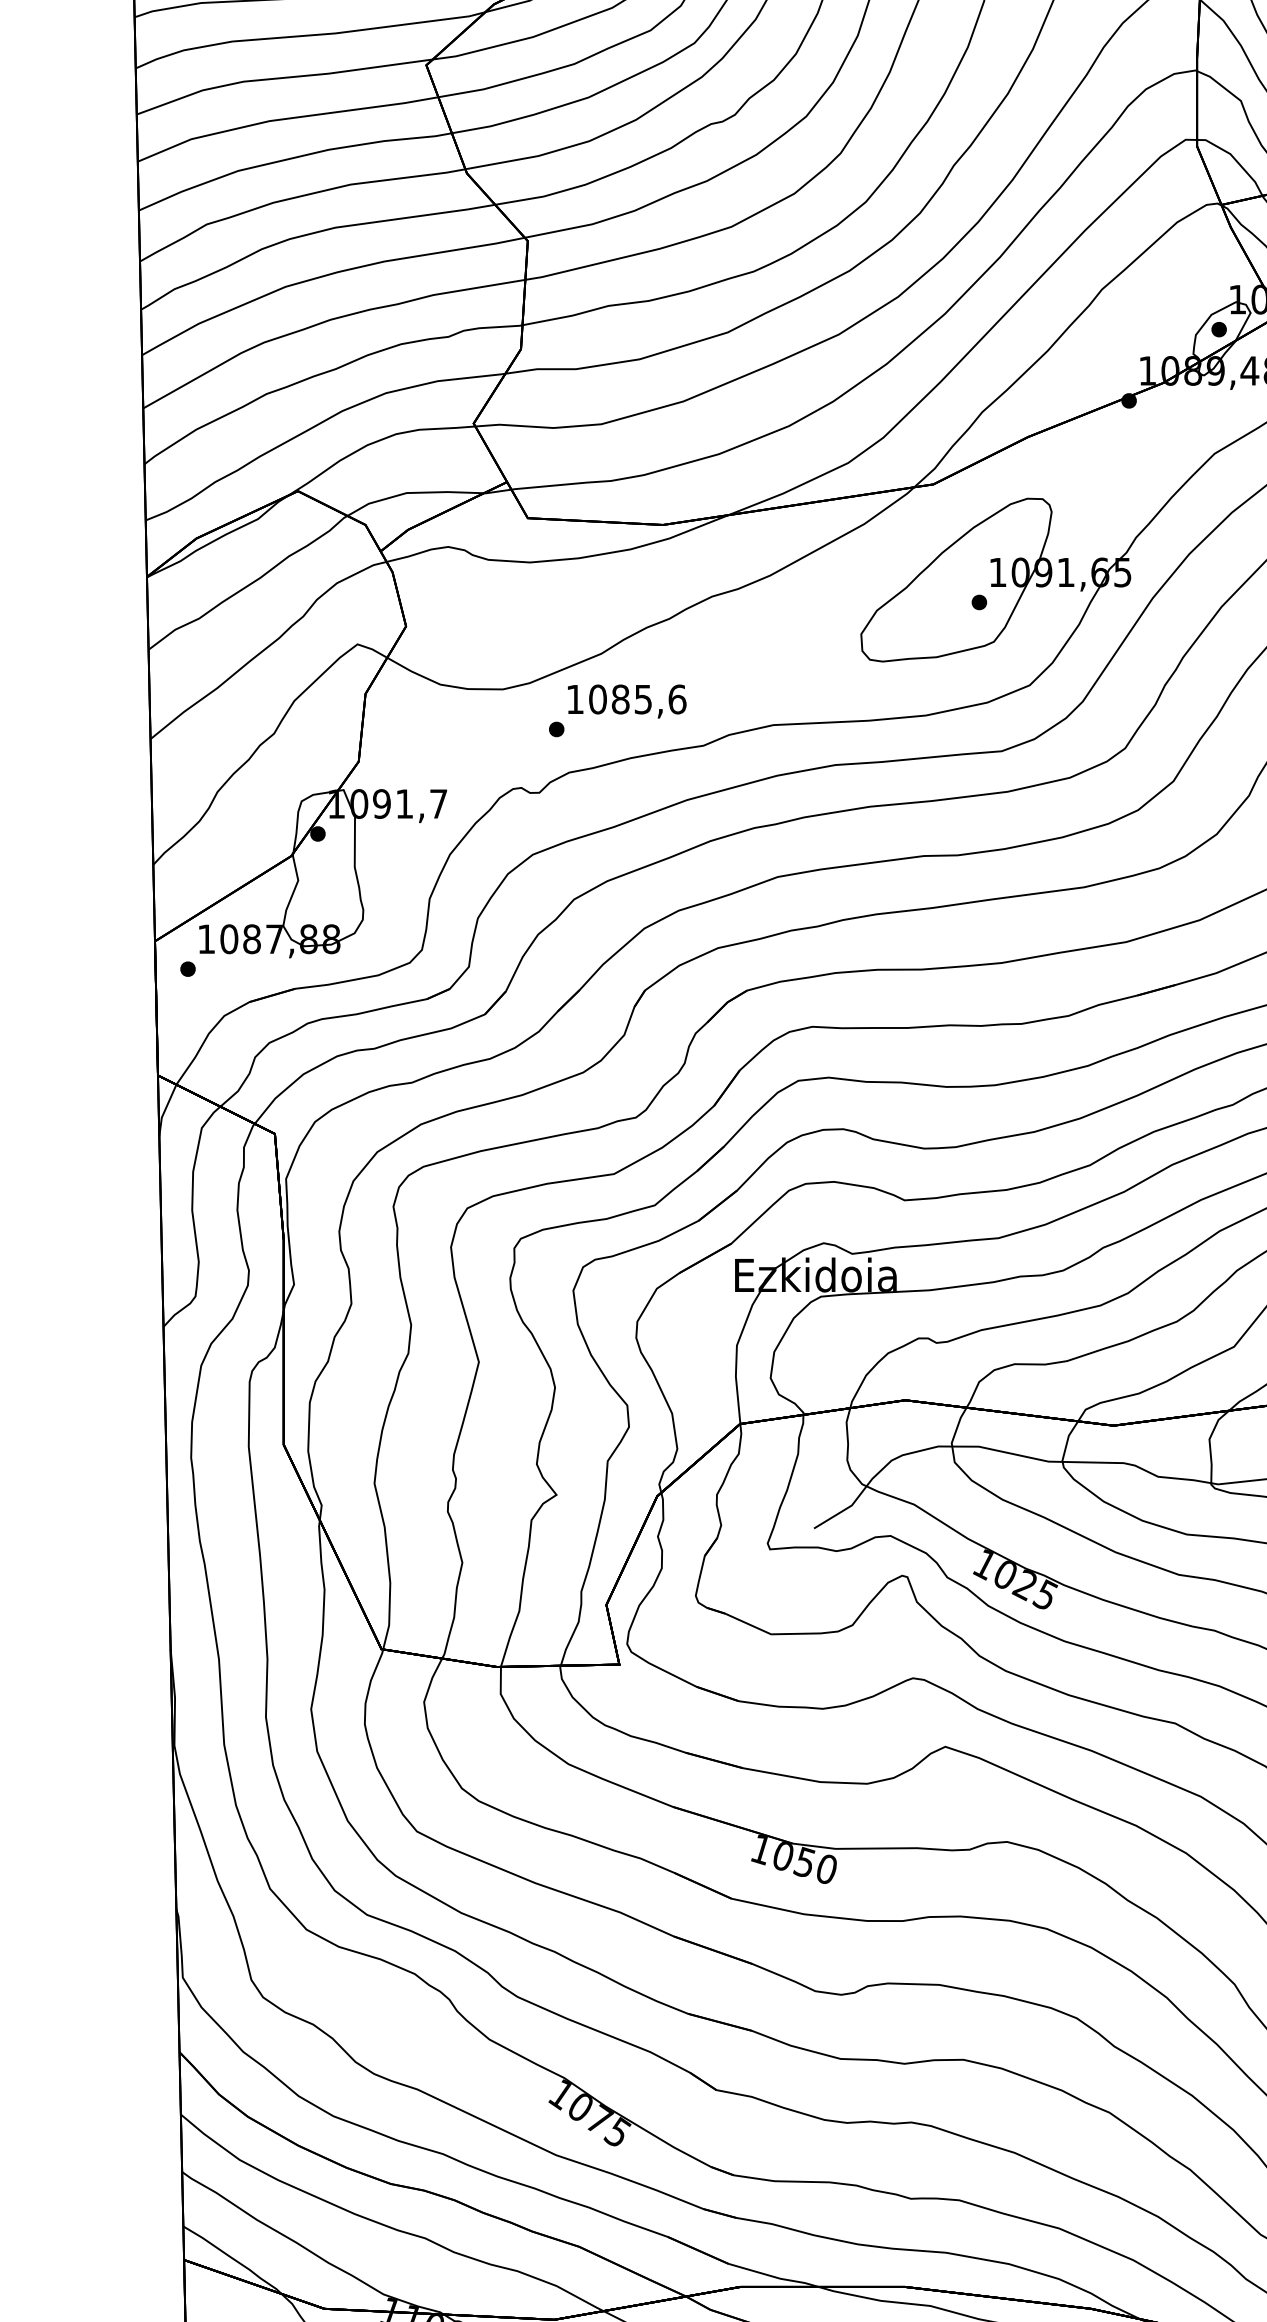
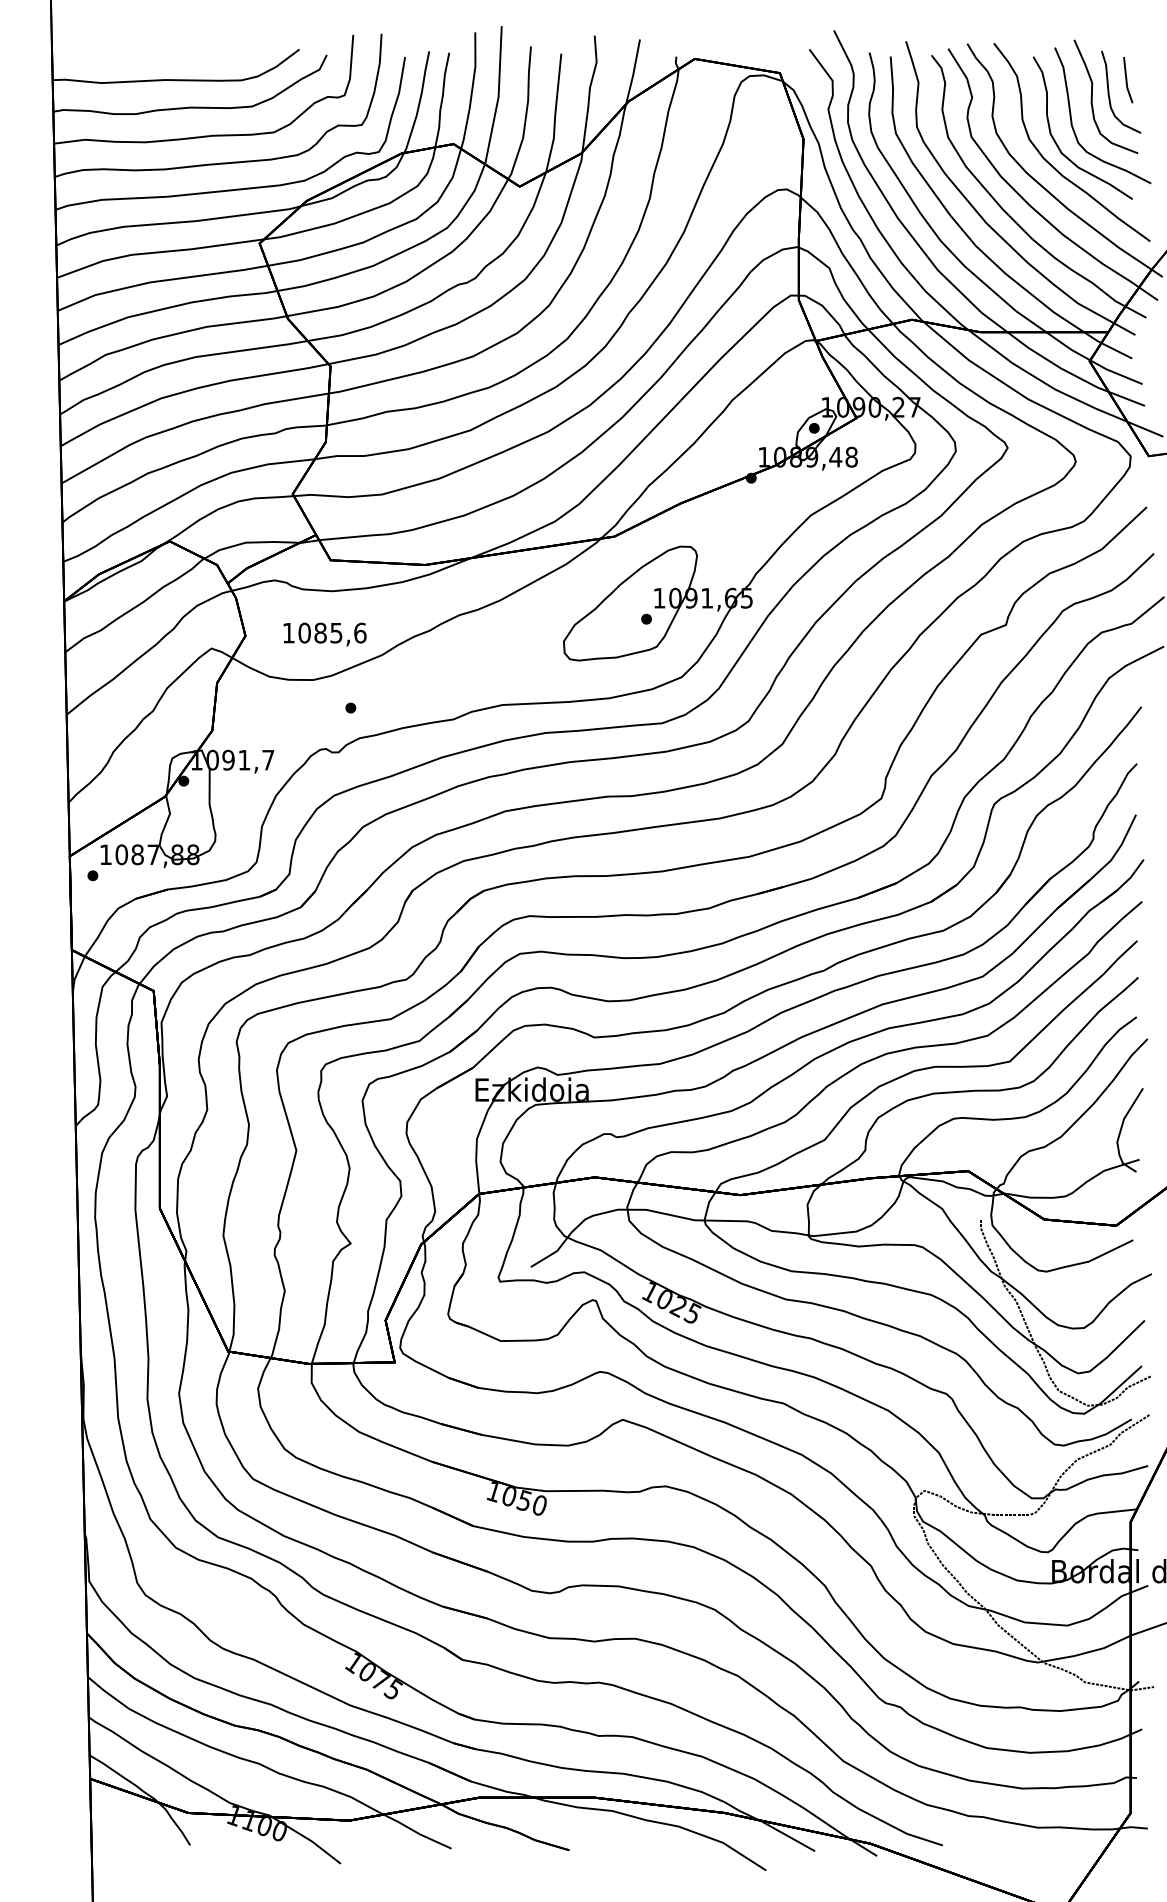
text: (626, 701) -> (324, 634), moved

